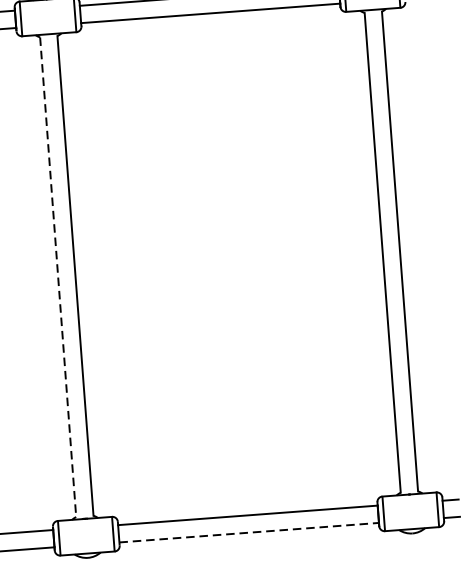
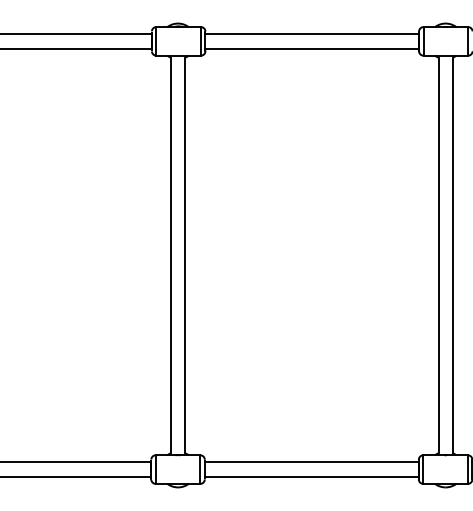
line: (57, 277) -> (170, 255), dashed -> solid
line: (250, 532) -> (312, 476), dashed -> solid

